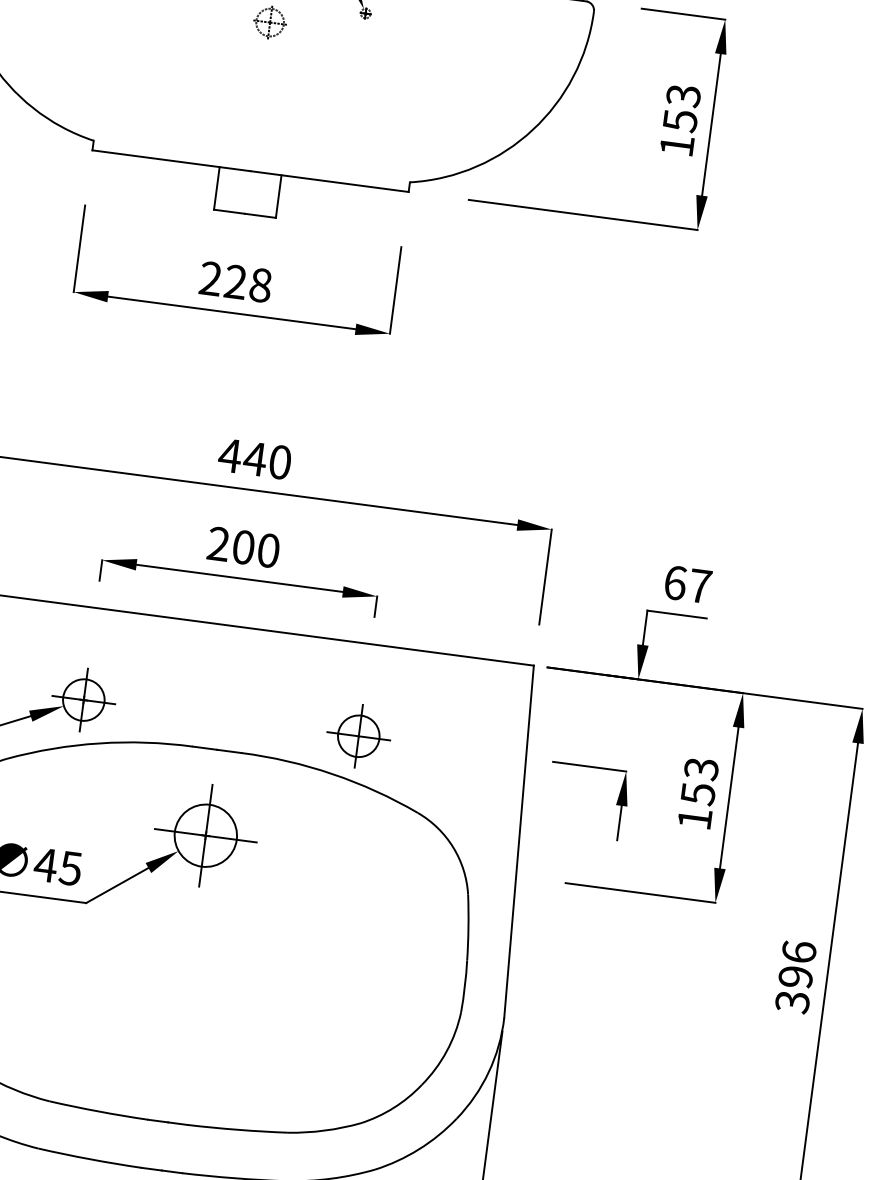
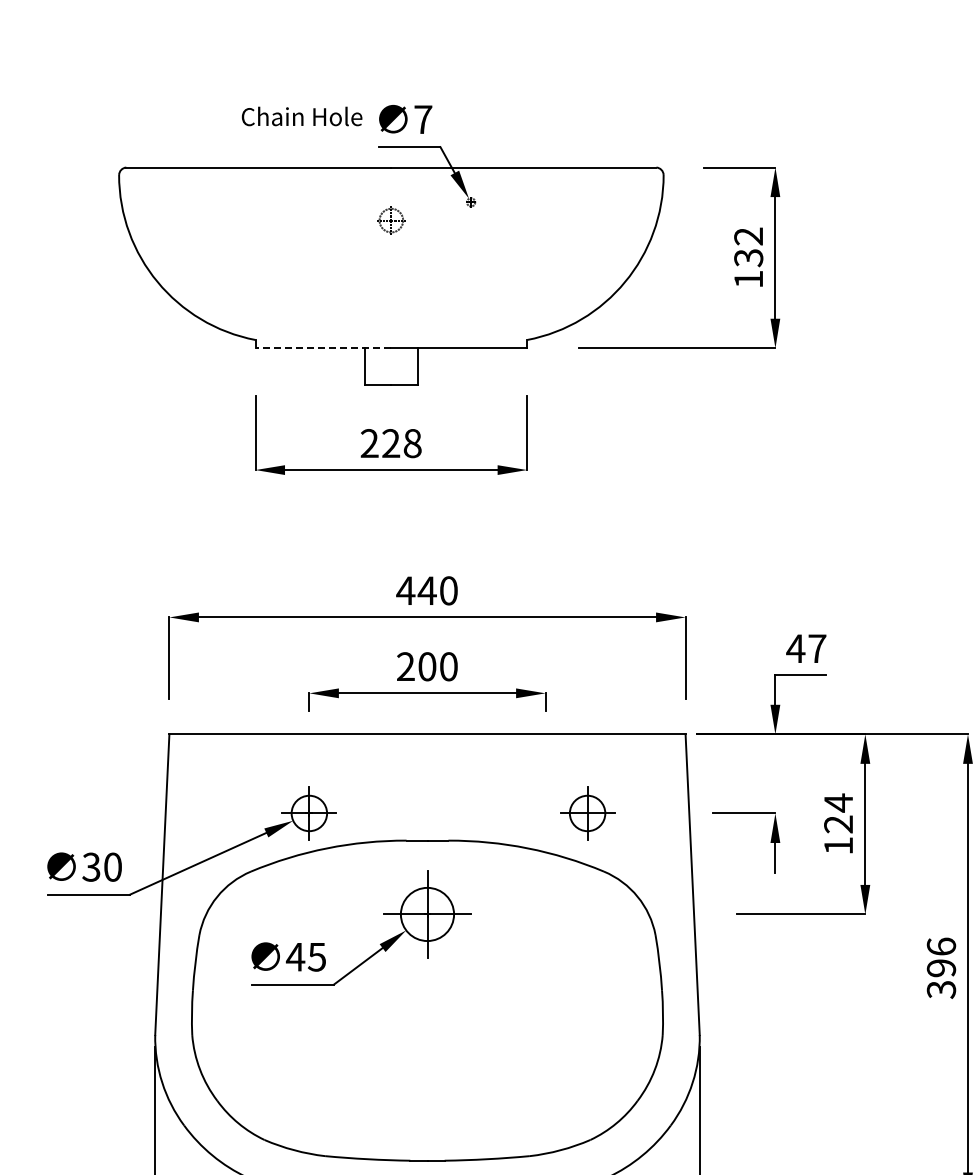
text: (681, 107) -> (748, 246), 153 -> 132
line: (171, 161) -> (323, 348), solid -> dashed
text: (674, 582) -> (795, 648), 67 -> 47
part: (358, 736) -> (587, 813), moved
text: (699, 781) -> (838, 813), 153 -> 124

